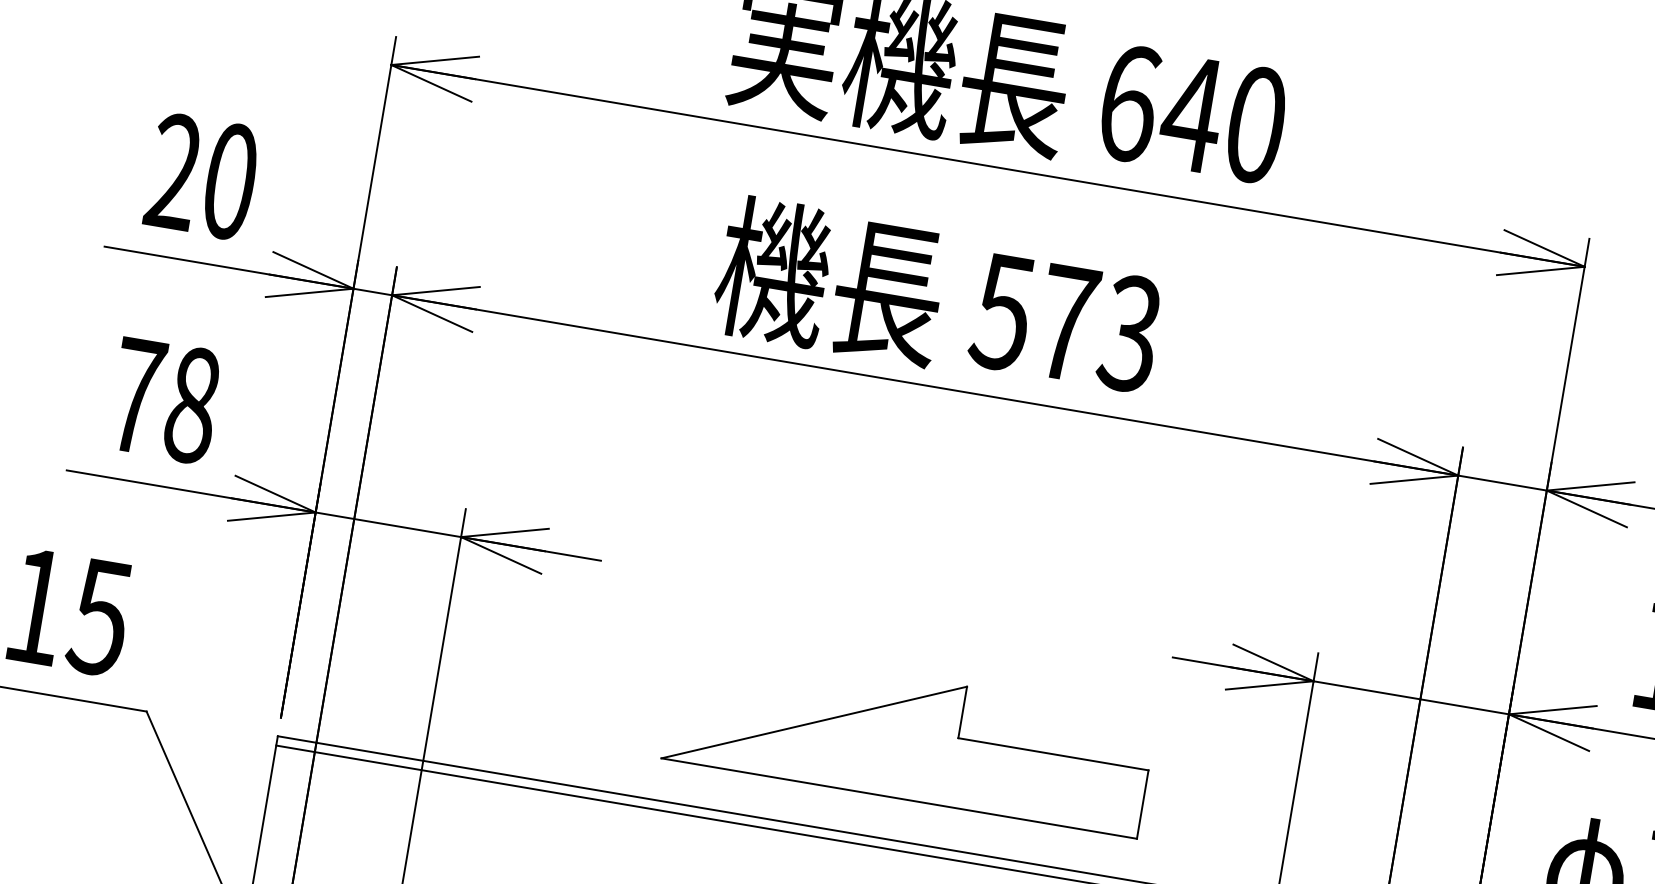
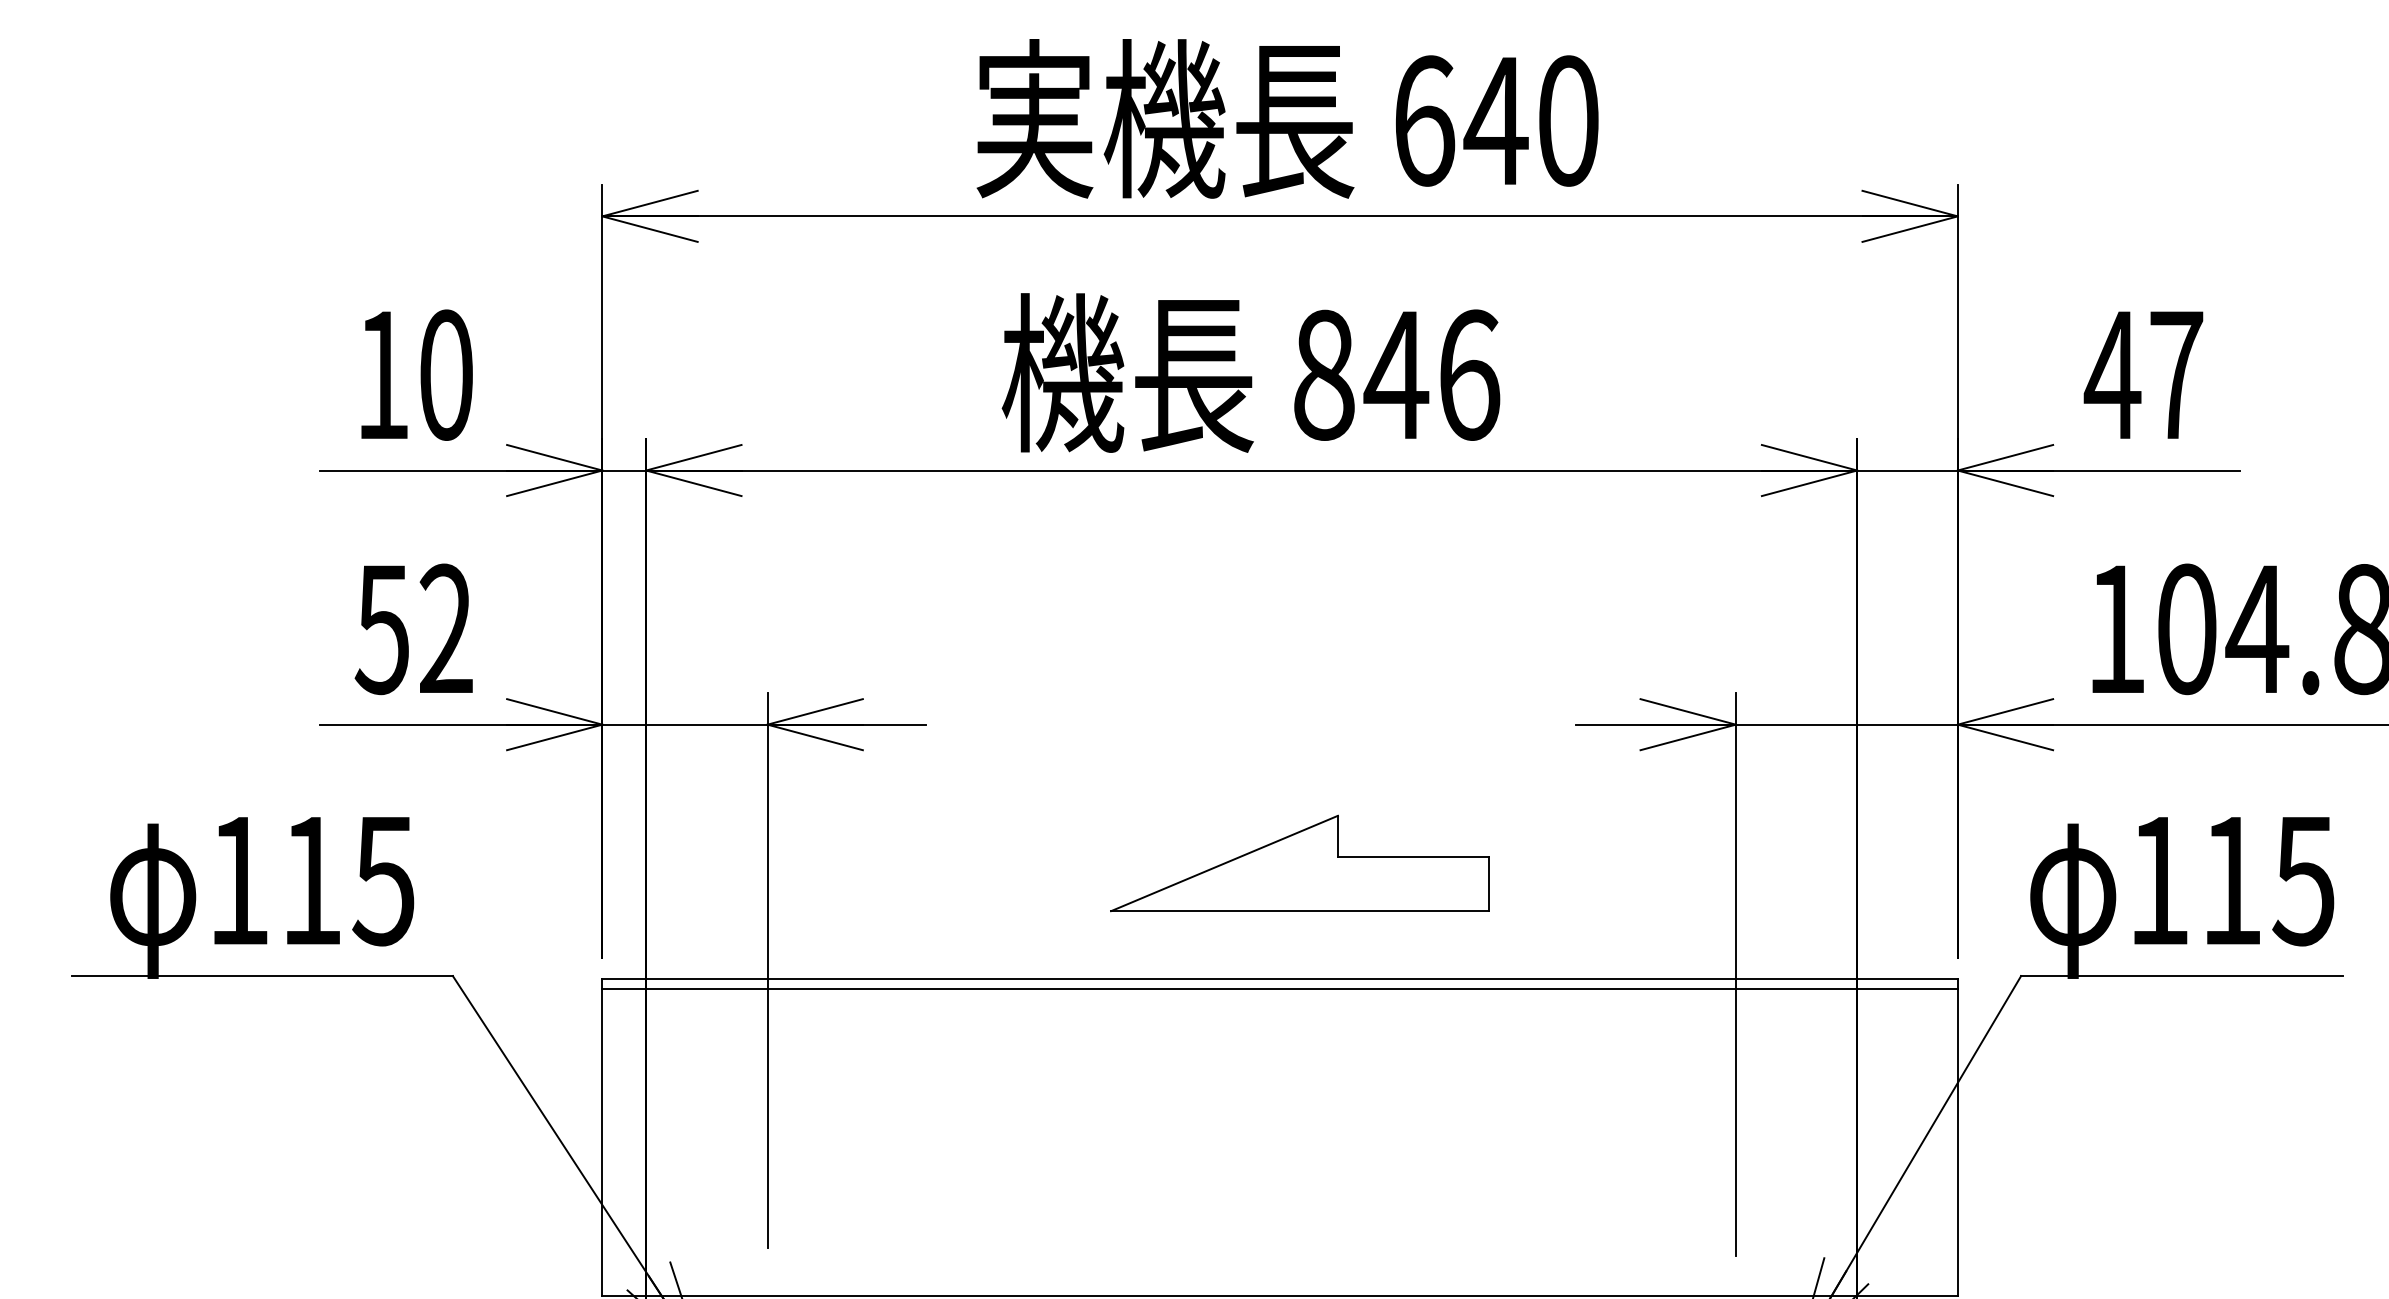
text: (174, 170) -> (382, 373), 20 -> 10
text: (1066, 322) -> (1396, 374), 573 -> 846
text: (163, 400) -> (413, 629), 78 -> 52
part: (908, 738) -> (1299, 863), size x0.7

